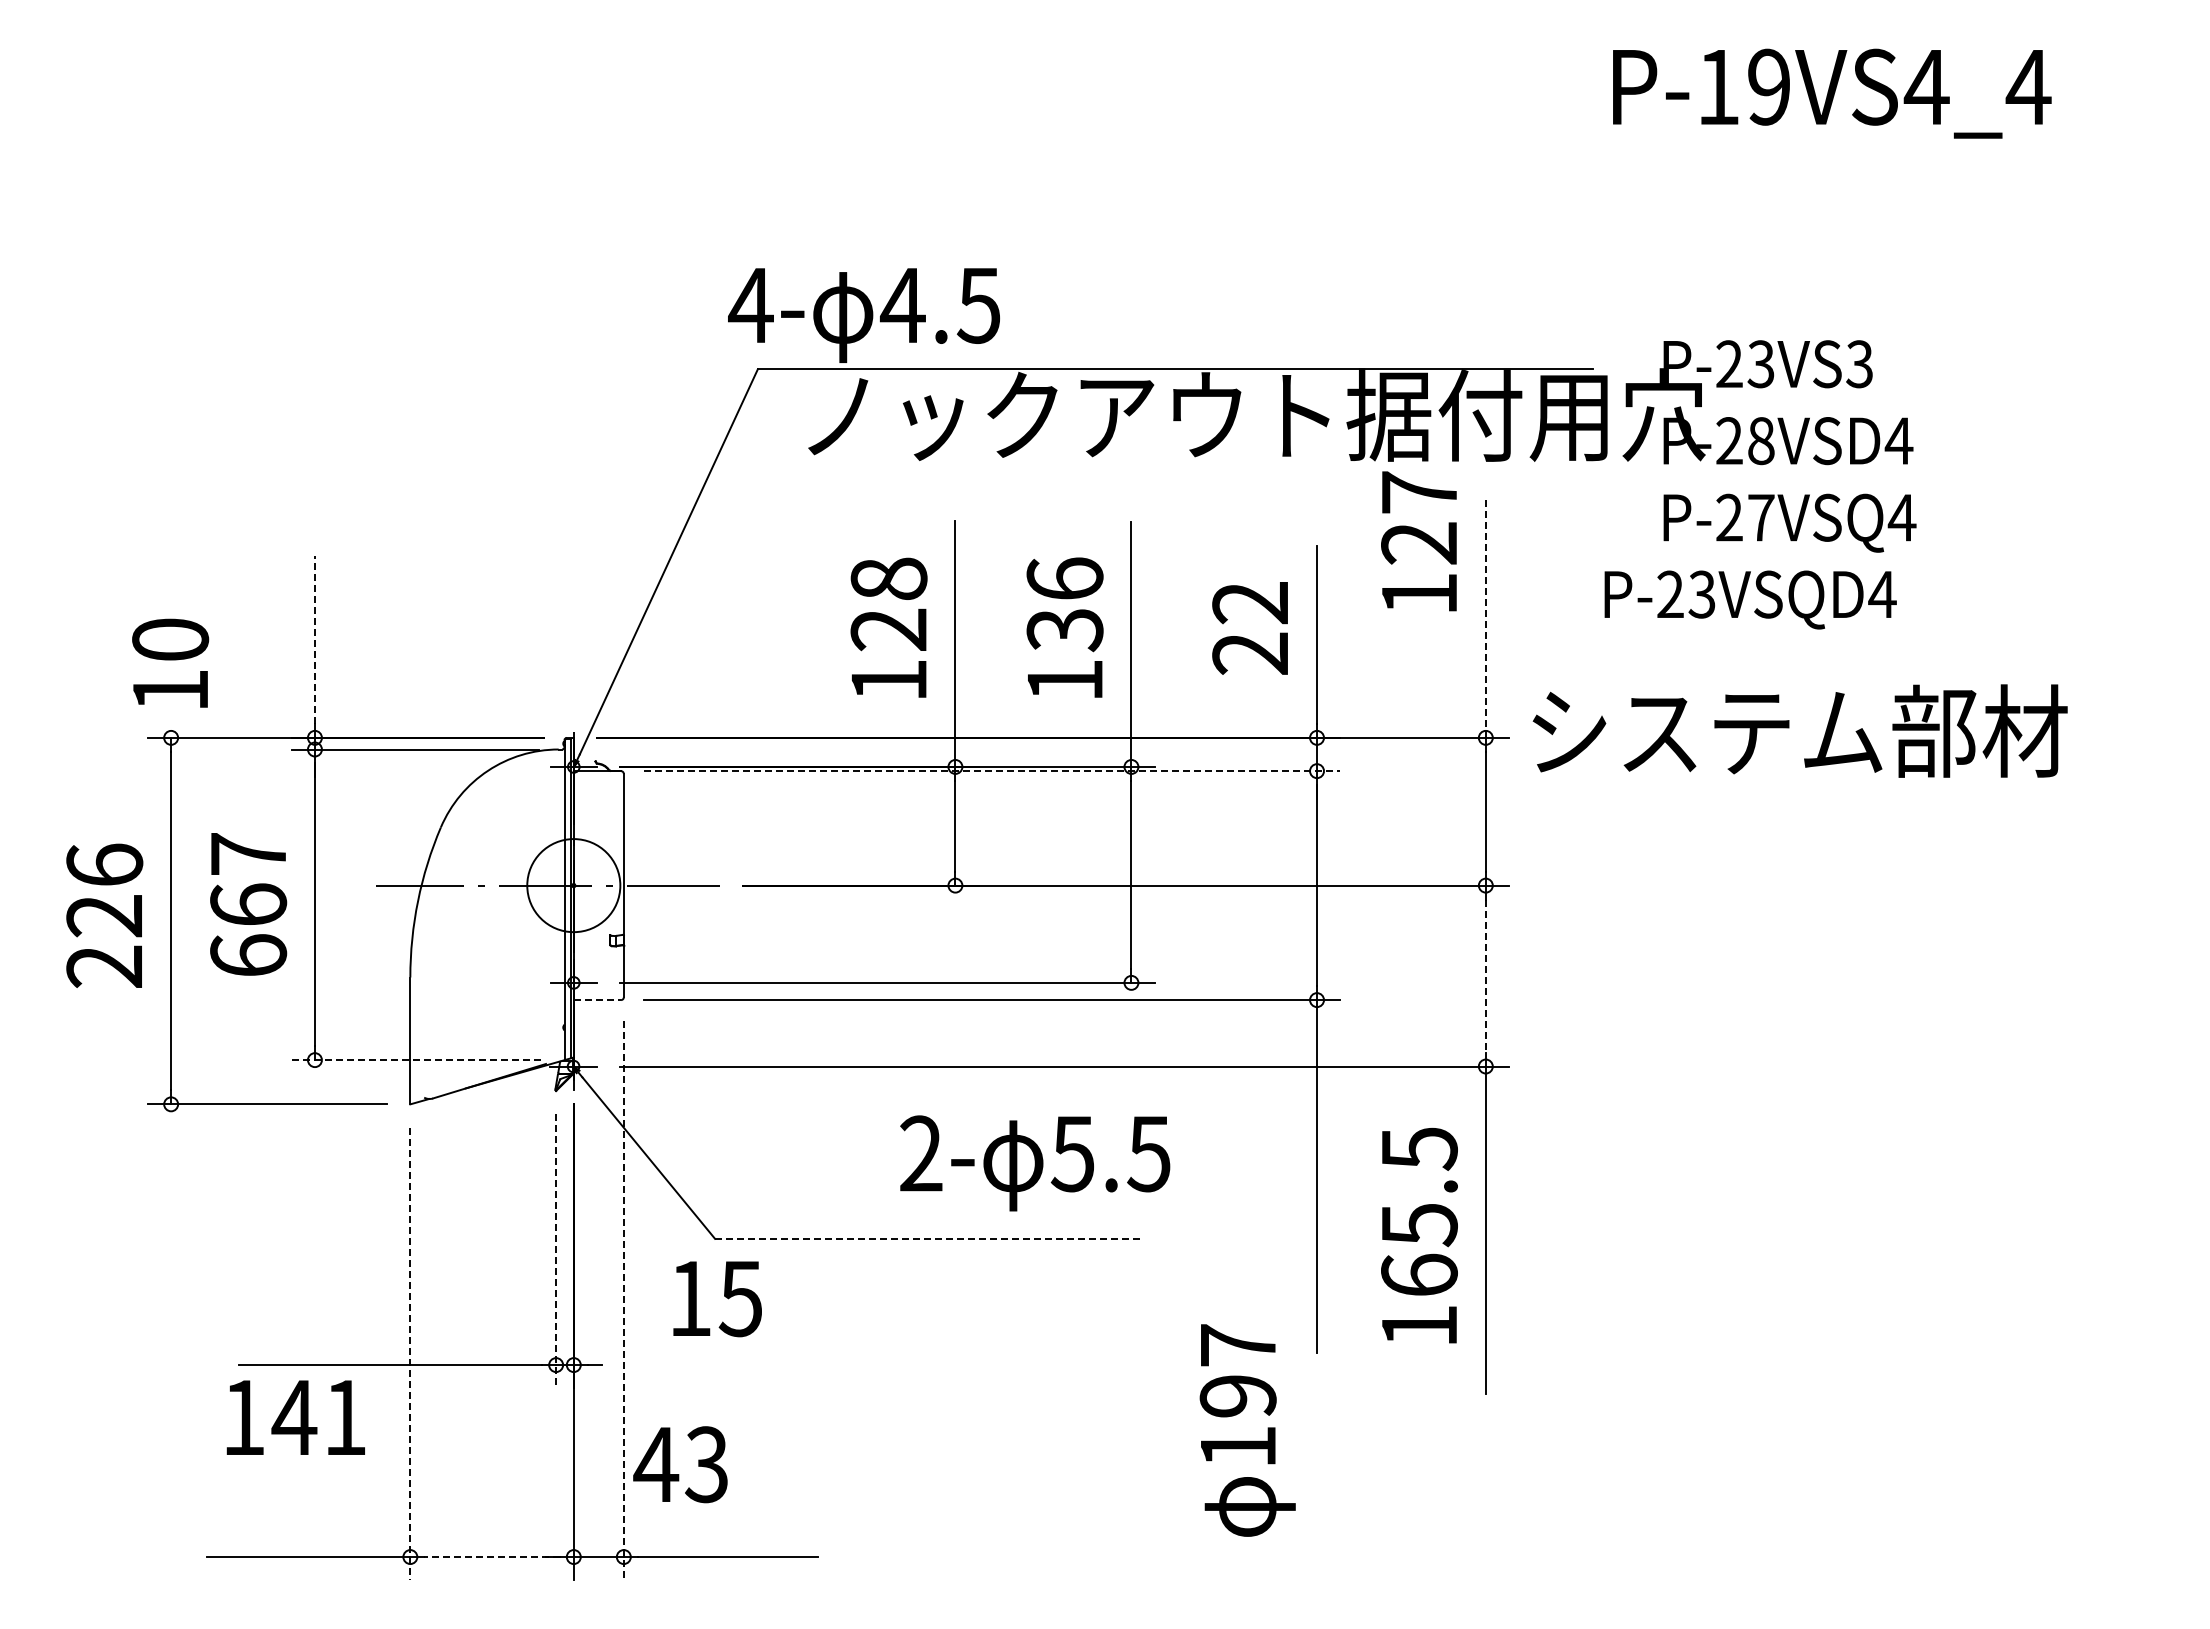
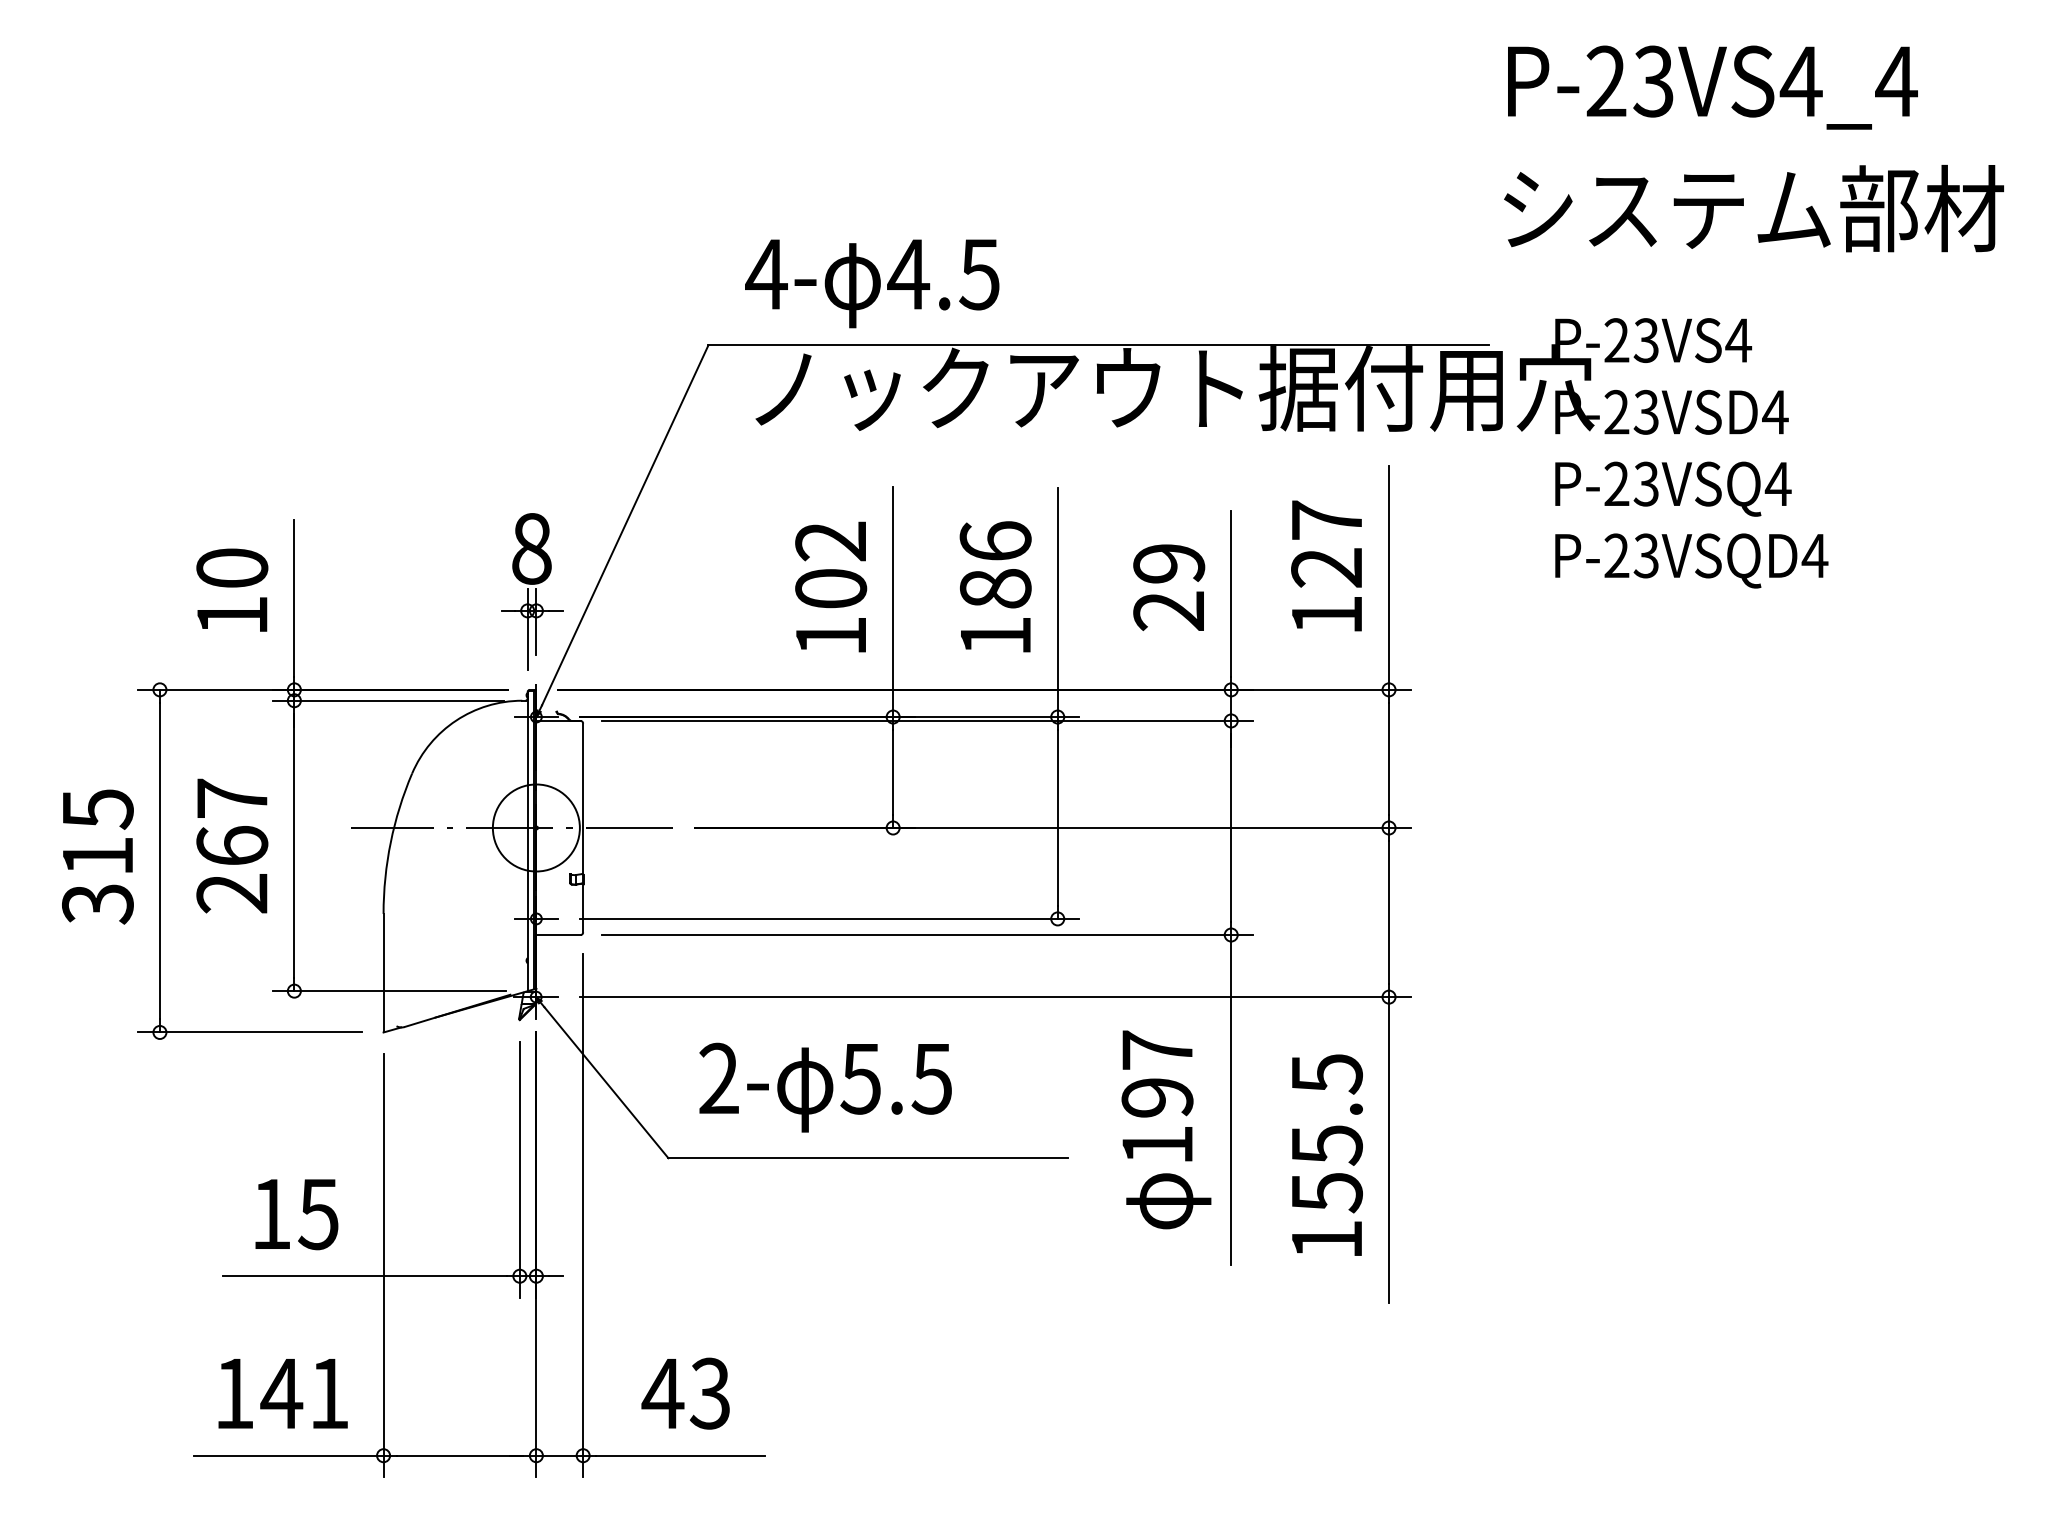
text: (1743, 86) -> (1629, 80), P-19VS4_4 -> P-23VS4_4
text: (863, 315) -> (871, 283), moved
text: (1859, 364) -> (1738, 340), P-23VS3 -> P-23VS4
text: (1760, 441) -> (1645, 412), P-28VSD4 -> P-23VSD4
text: (1760, 517) -> (1645, 483), P-27VSQ4 -> P-23VSQ4
text: (1418, 541) -> (1326, 566), moved
text: (1750, 599) -> (1691, 560), moved
text: (1250, 603) -> (1169, 564), 22 -> 29
text: (888, 604) -> (830, 565), 128 -> 102
line: (1485, 618) -> (1388, 578), dashed -> solid
text: (1064, 630) -> (995, 589), 136 -> 186
part: (569, 632) -> (532, 591), added
line: (314, 639) -> (293, 597), dashed -> solid
text: (170, 662) -> (232, 589), moved
text: (1799, 730) -> (1753, 208), moved
line: (992, 771) -> (927, 721), dashed -> solid
text: (104, 916) -> (97, 856), 226 -> 315
text: (248, 955) -> (232, 893), 667 -> 267
line: (1485, 976) -> (1388, 912), dashed -> solid
line: (597, 1000) -> (558, 935), dashed -> solid
line: (416, 1060) -> (389, 991), dashed -> solid
text: (1035, 1163) -> (825, 1087), moved
line: (928, 1238) -> (867, 1157), dashed -> solid
line: (556, 1251) -> (520, 1170), dashed -> solid
text: (1419, 1275) -> (1327, 1192), 165.5 -> 155.5
text: (717, 1299) -> (296, 1214), moved
line: (623, 1300) -> (582, 1215), dashed -> solid
line: (410, 1354) -> (383, 1266), dashed -> solid
text: (295, 1417) -> (282, 1393), moved
text: (1247, 1430) -> (1166, 1129), moved
text: (680, 1464) -> (685, 1393), moved
line: (492, 1557) -> (460, 1456), dashed -> solid

